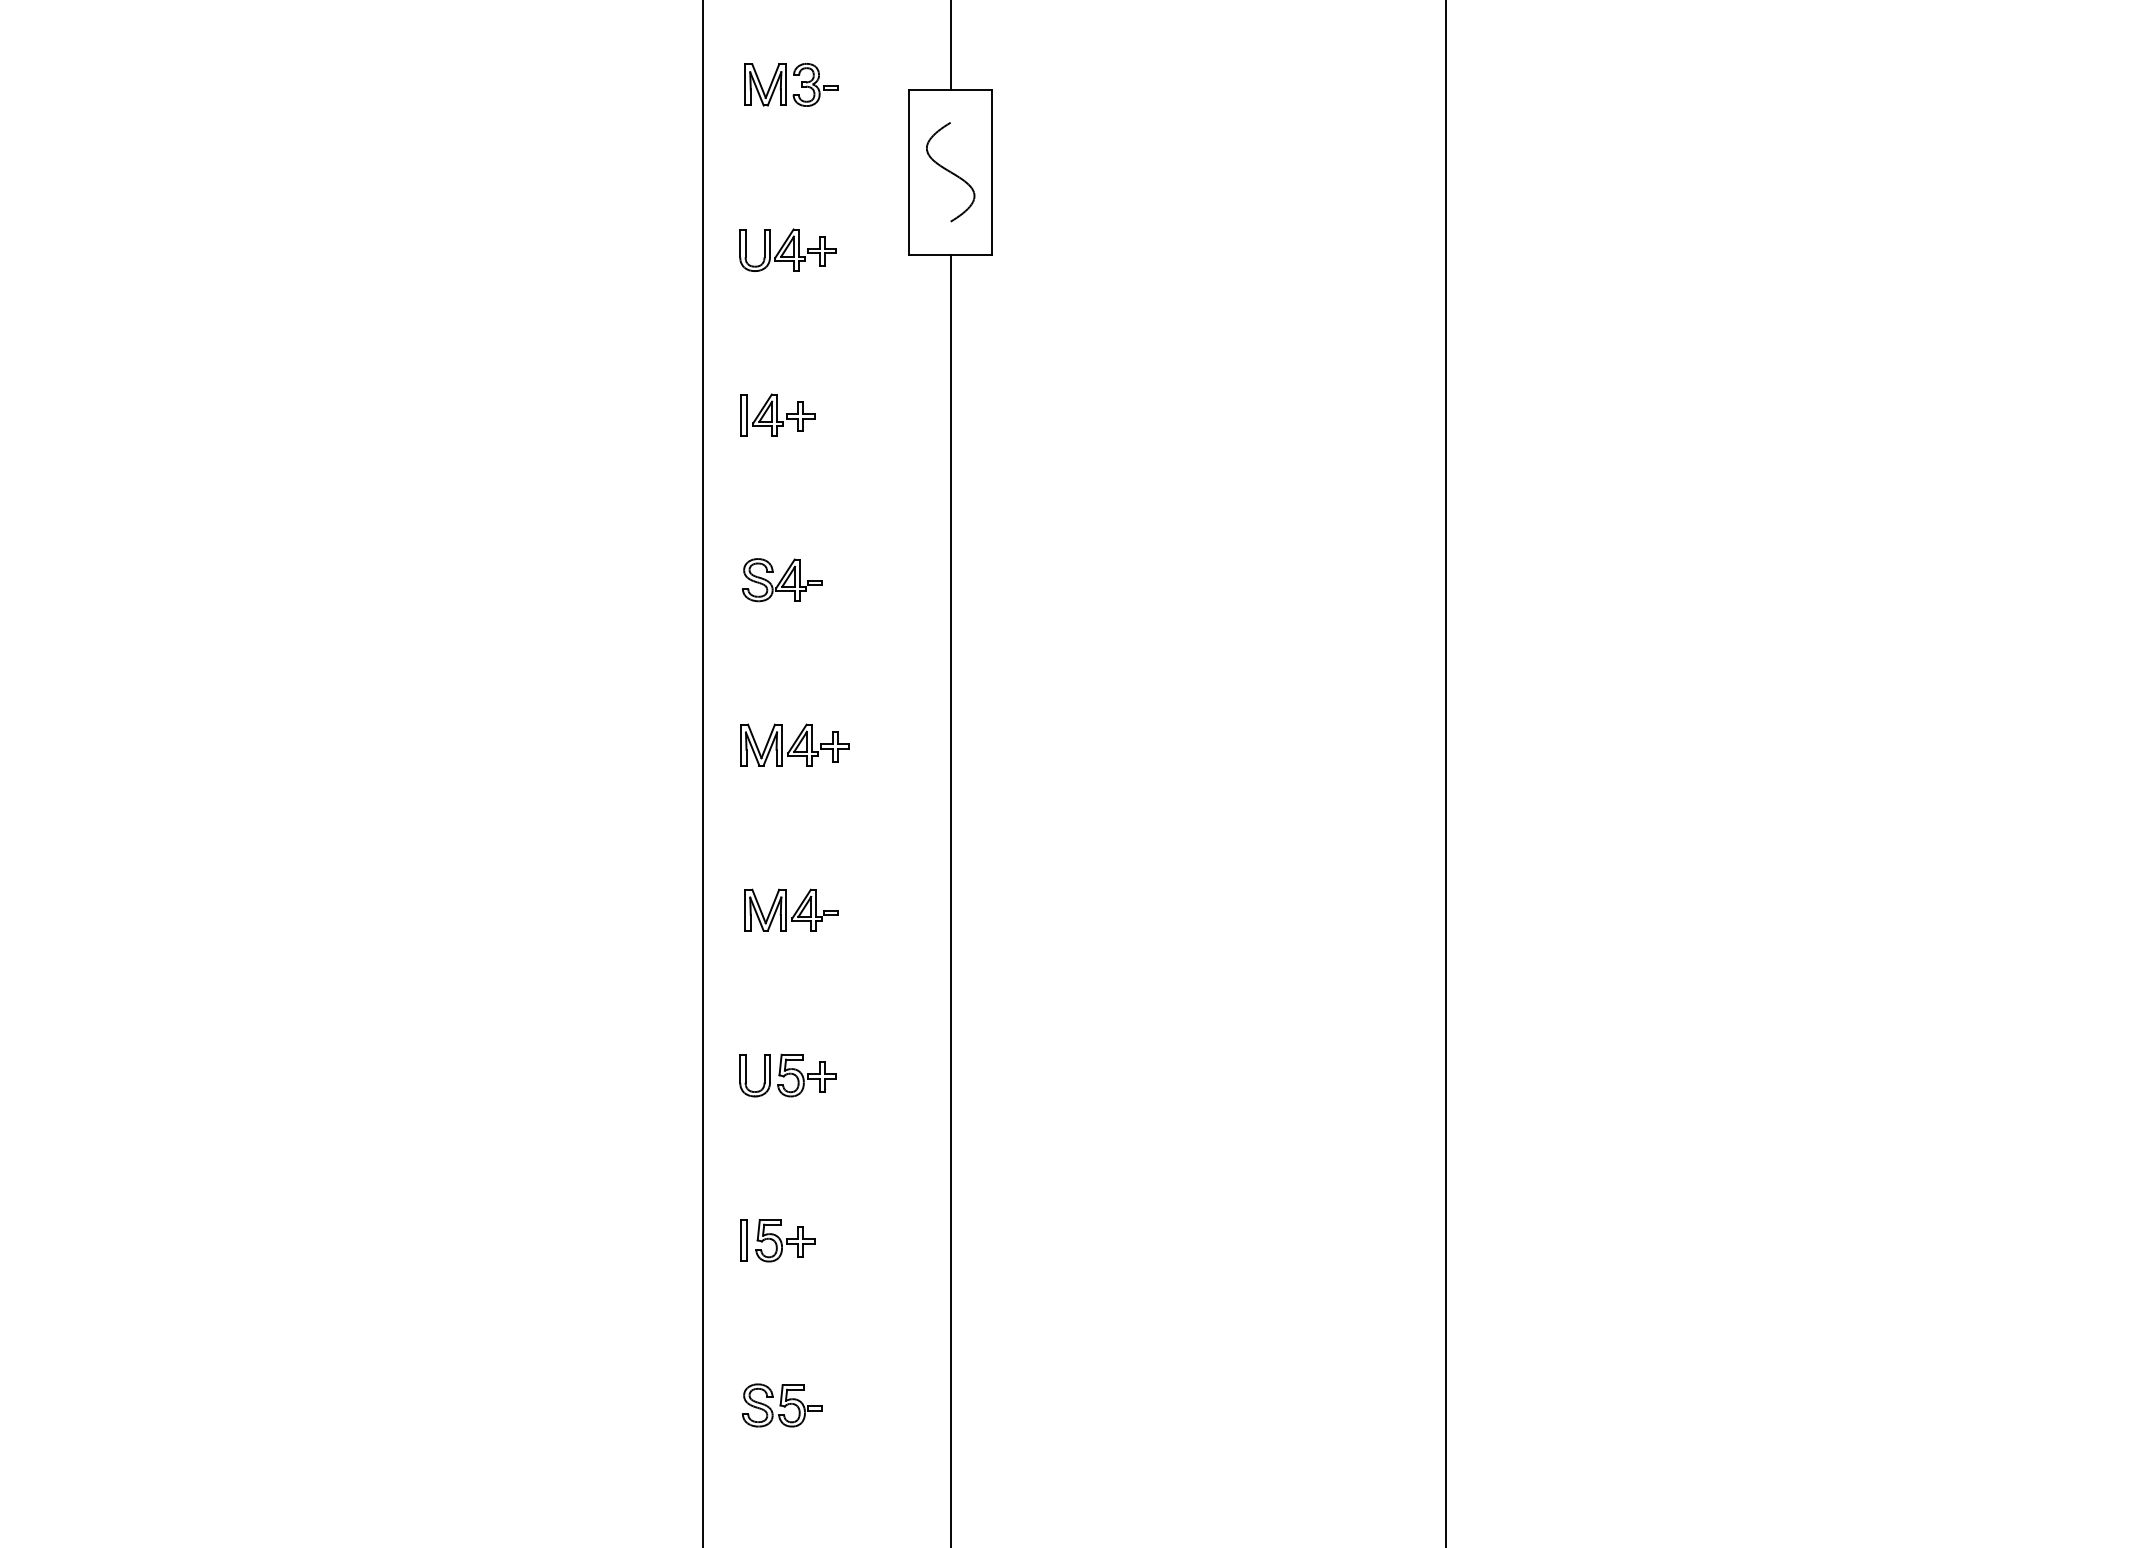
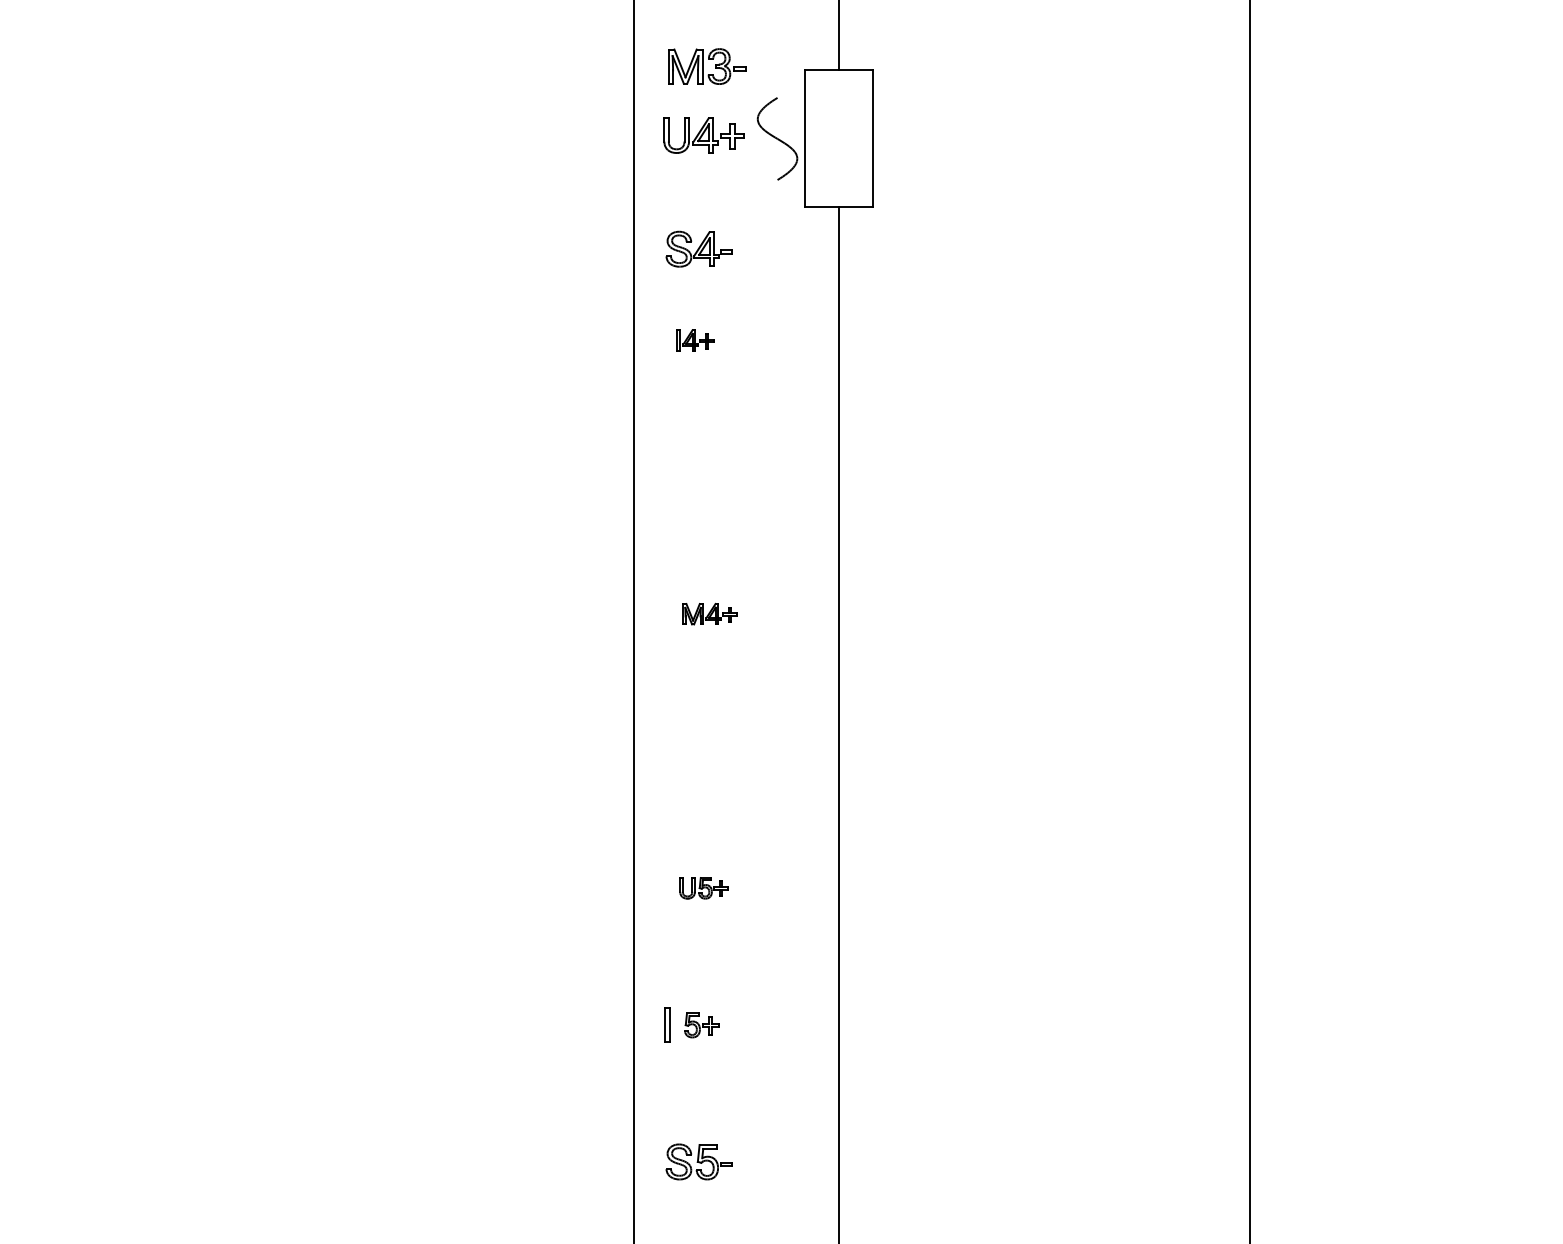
part: (950, 172) -> (777, 139), moved
part: (787, 249) -> (703, 135), moved
part: (777, 414) -> (695, 339), size x0.6
part: (782, 580) -> (699, 249), moved
part: (794, 744) -> (709, 613), size x0.6
part: (791, 909) -> (706, 750), removed
part: (787, 1075) -> (703, 888), size x0.6
part: (785, 1240) -> (701, 1025), size x0.7

